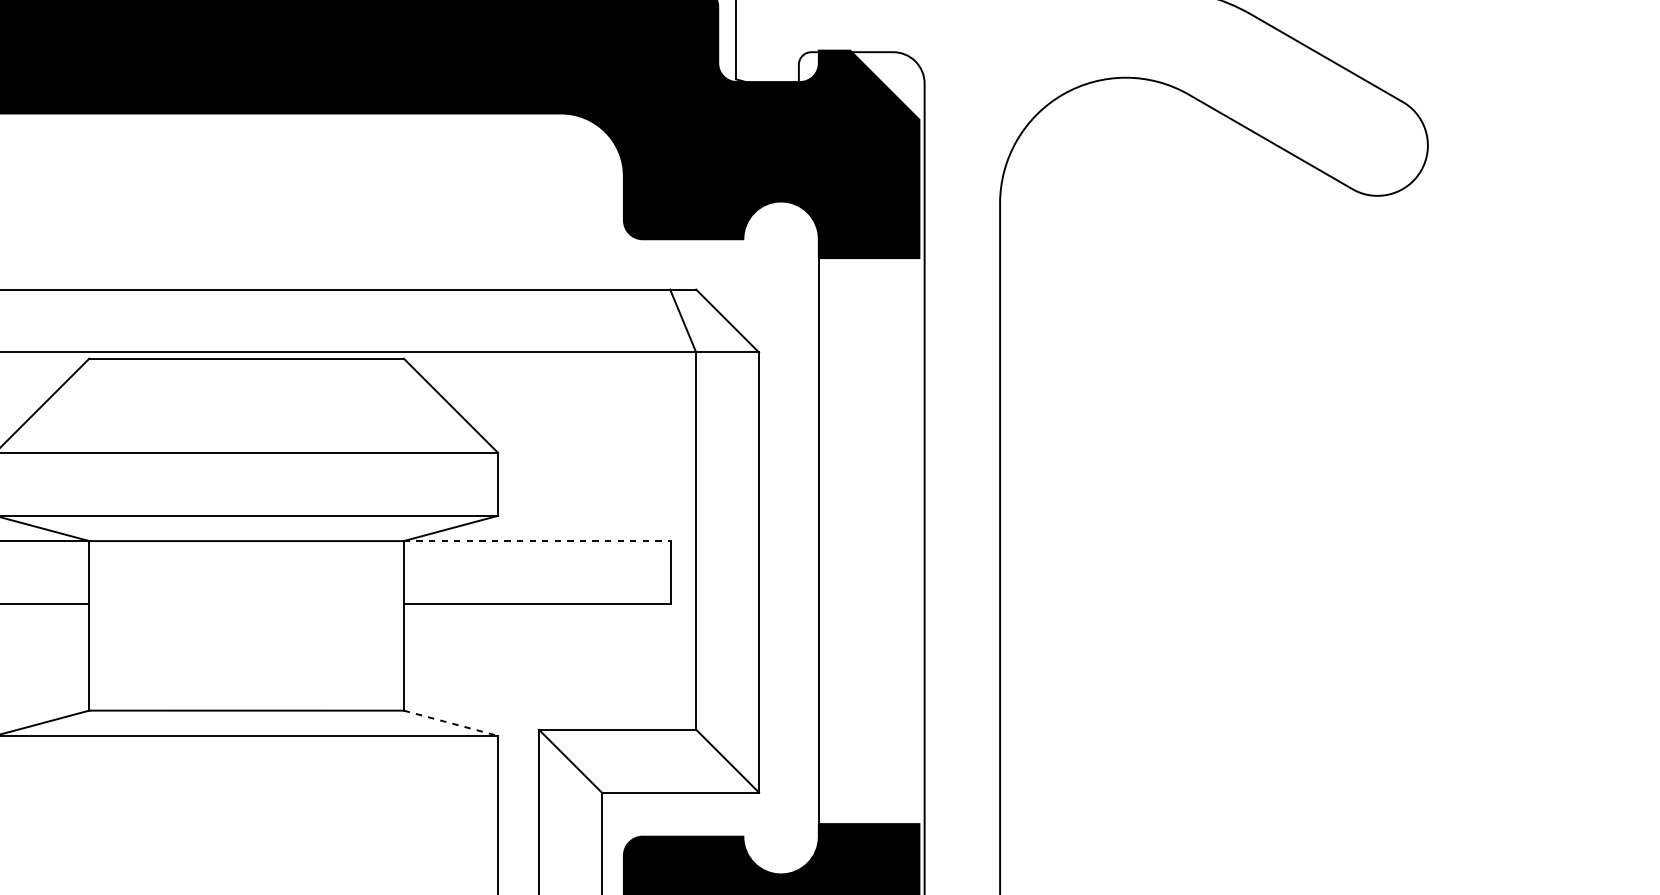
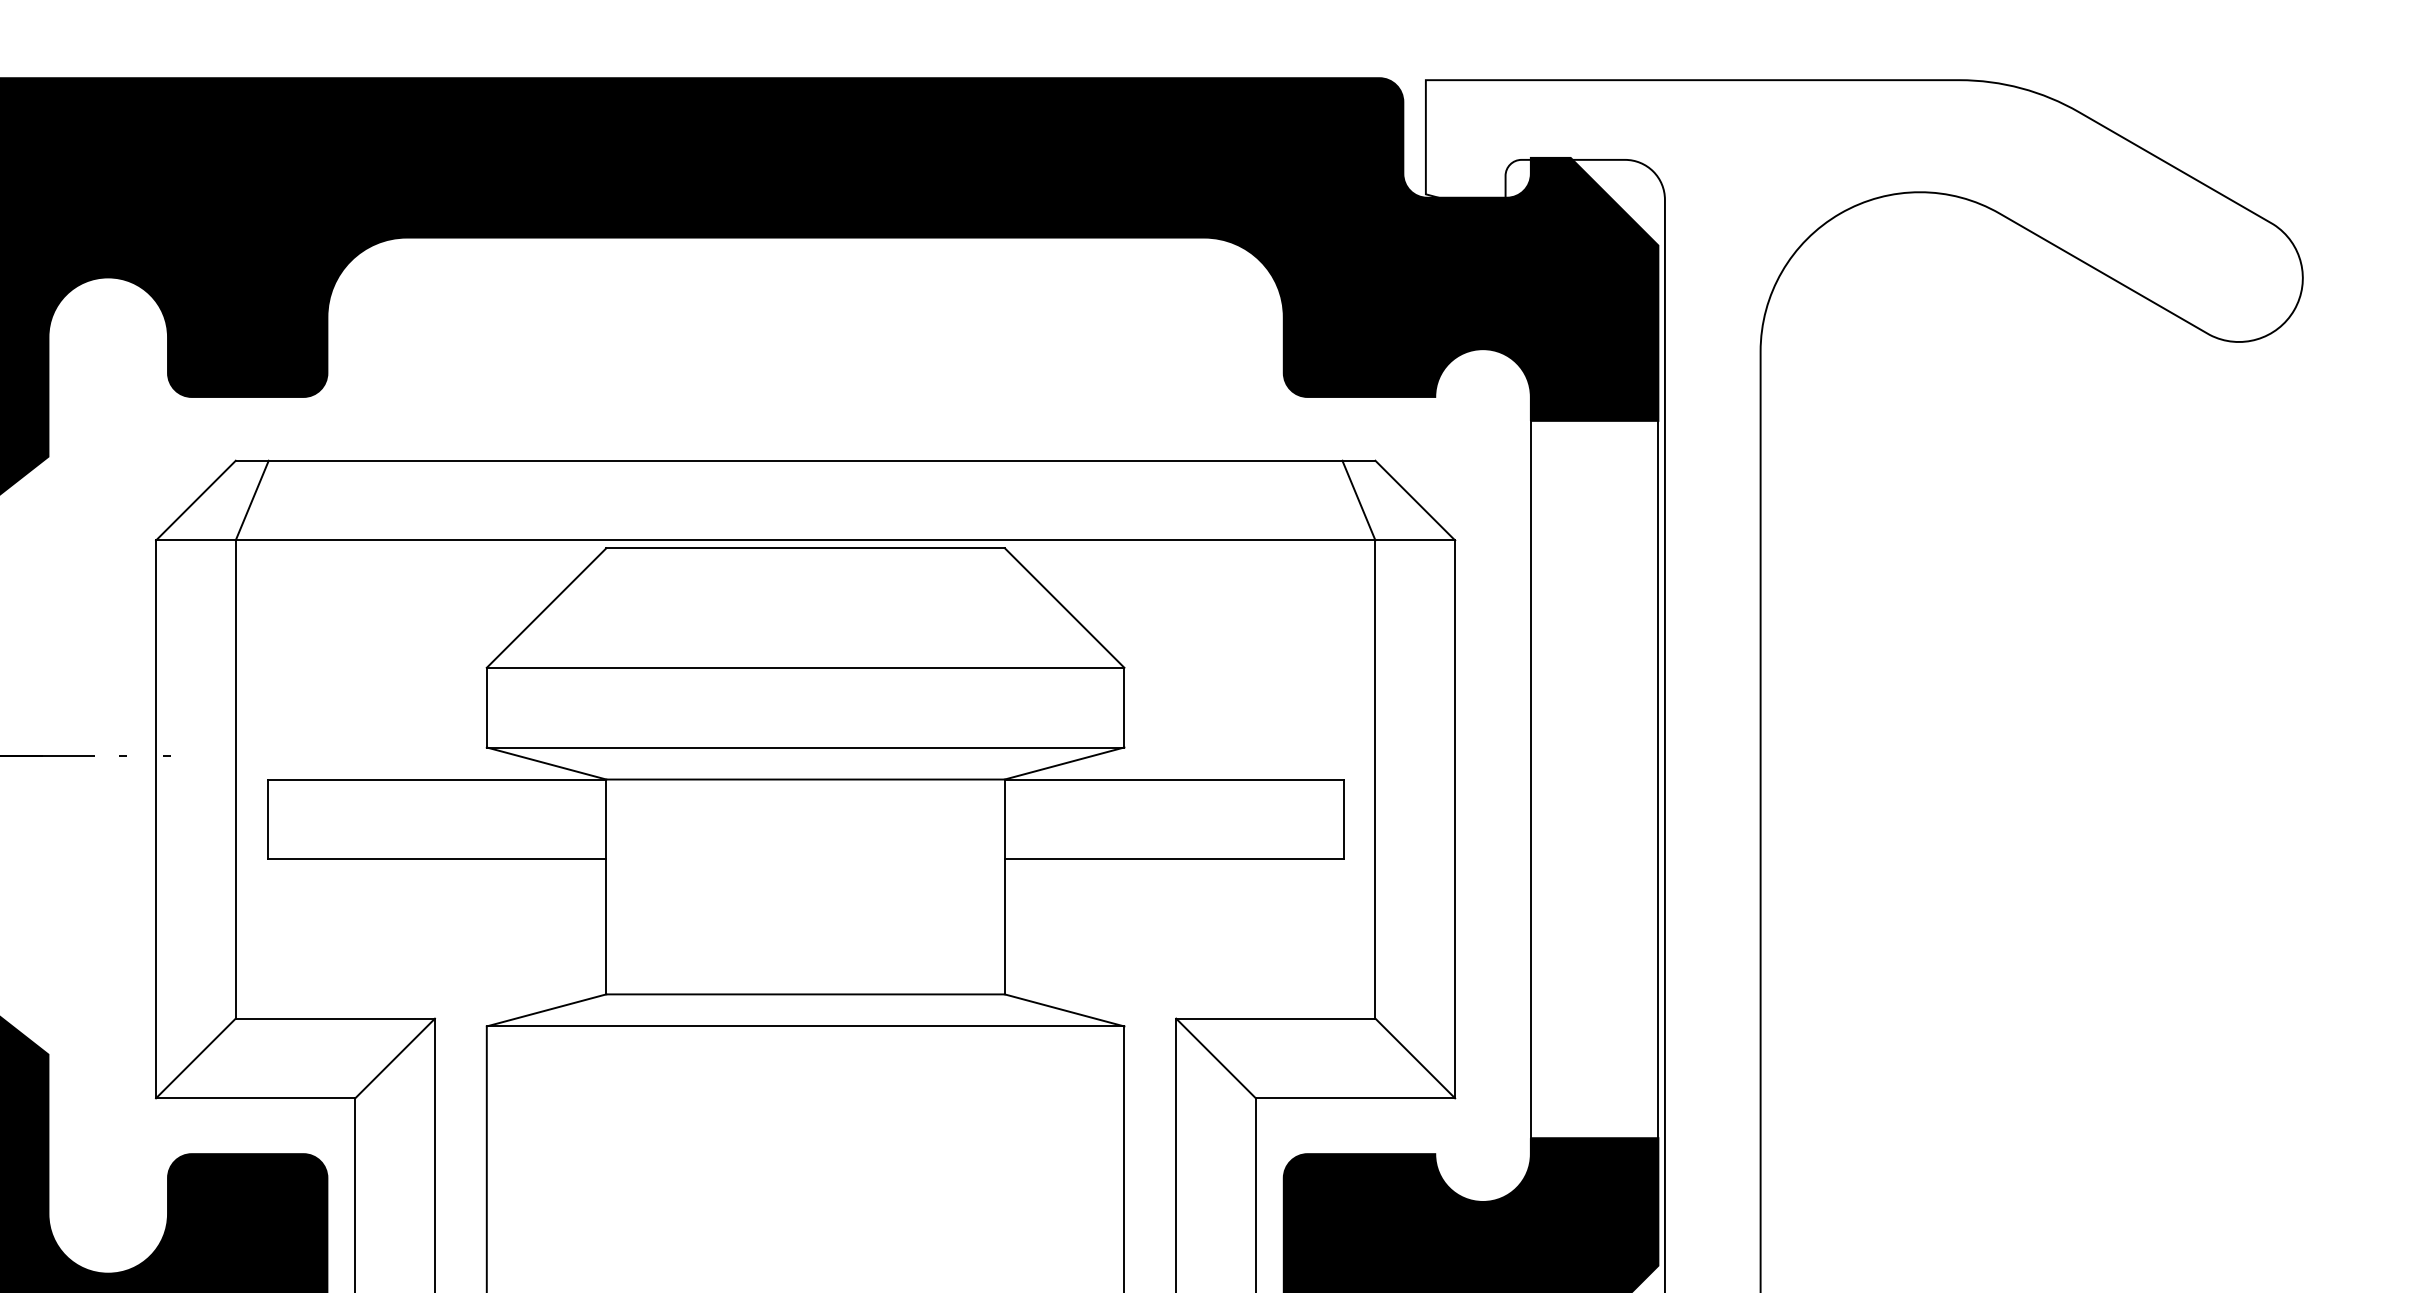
line: (537, 541) -> (1174, 779), dashed -> solid
line: (919, 541) -> (1658, 779), added
line: (450, 723) -> (1064, 1010), dashed -> solid

